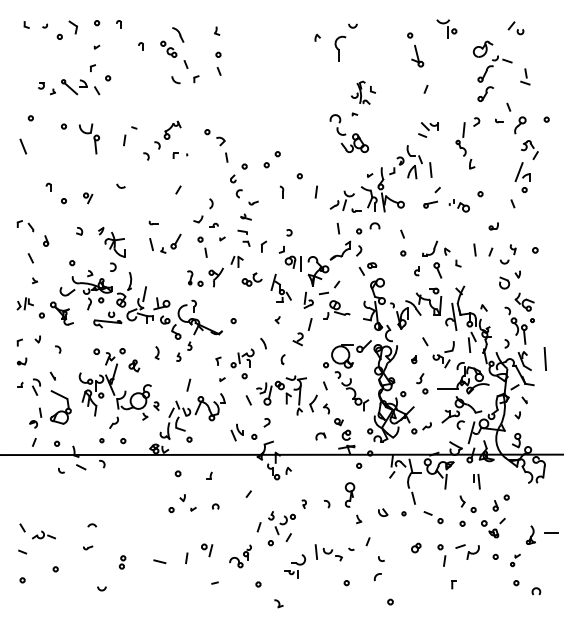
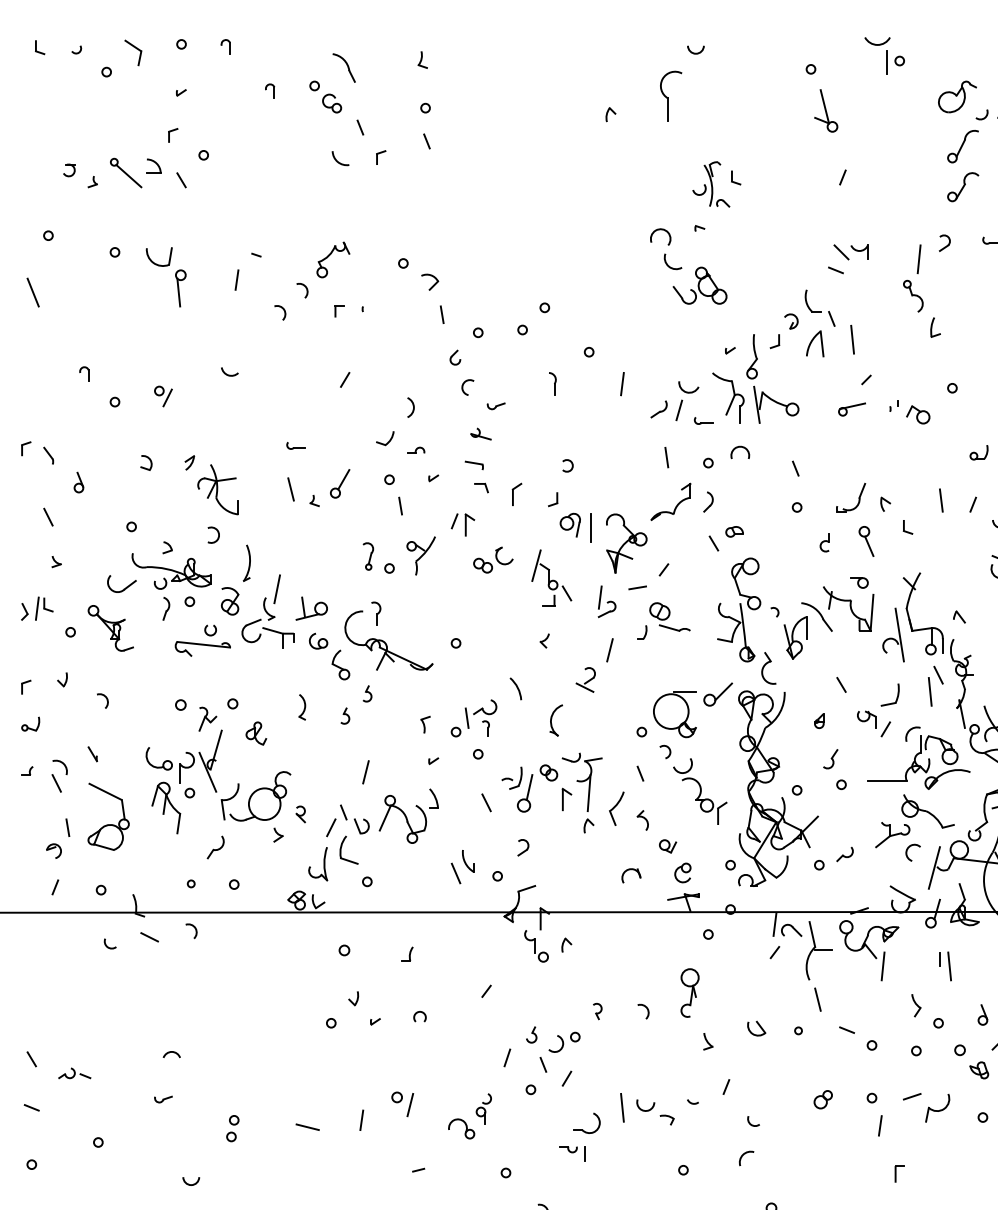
part: (317, 37) -> (610, 113), moved
part: (282, 359) -> (554, 720), size x1.6
part: (43, 534) -> (73, 1072), size x0.7

